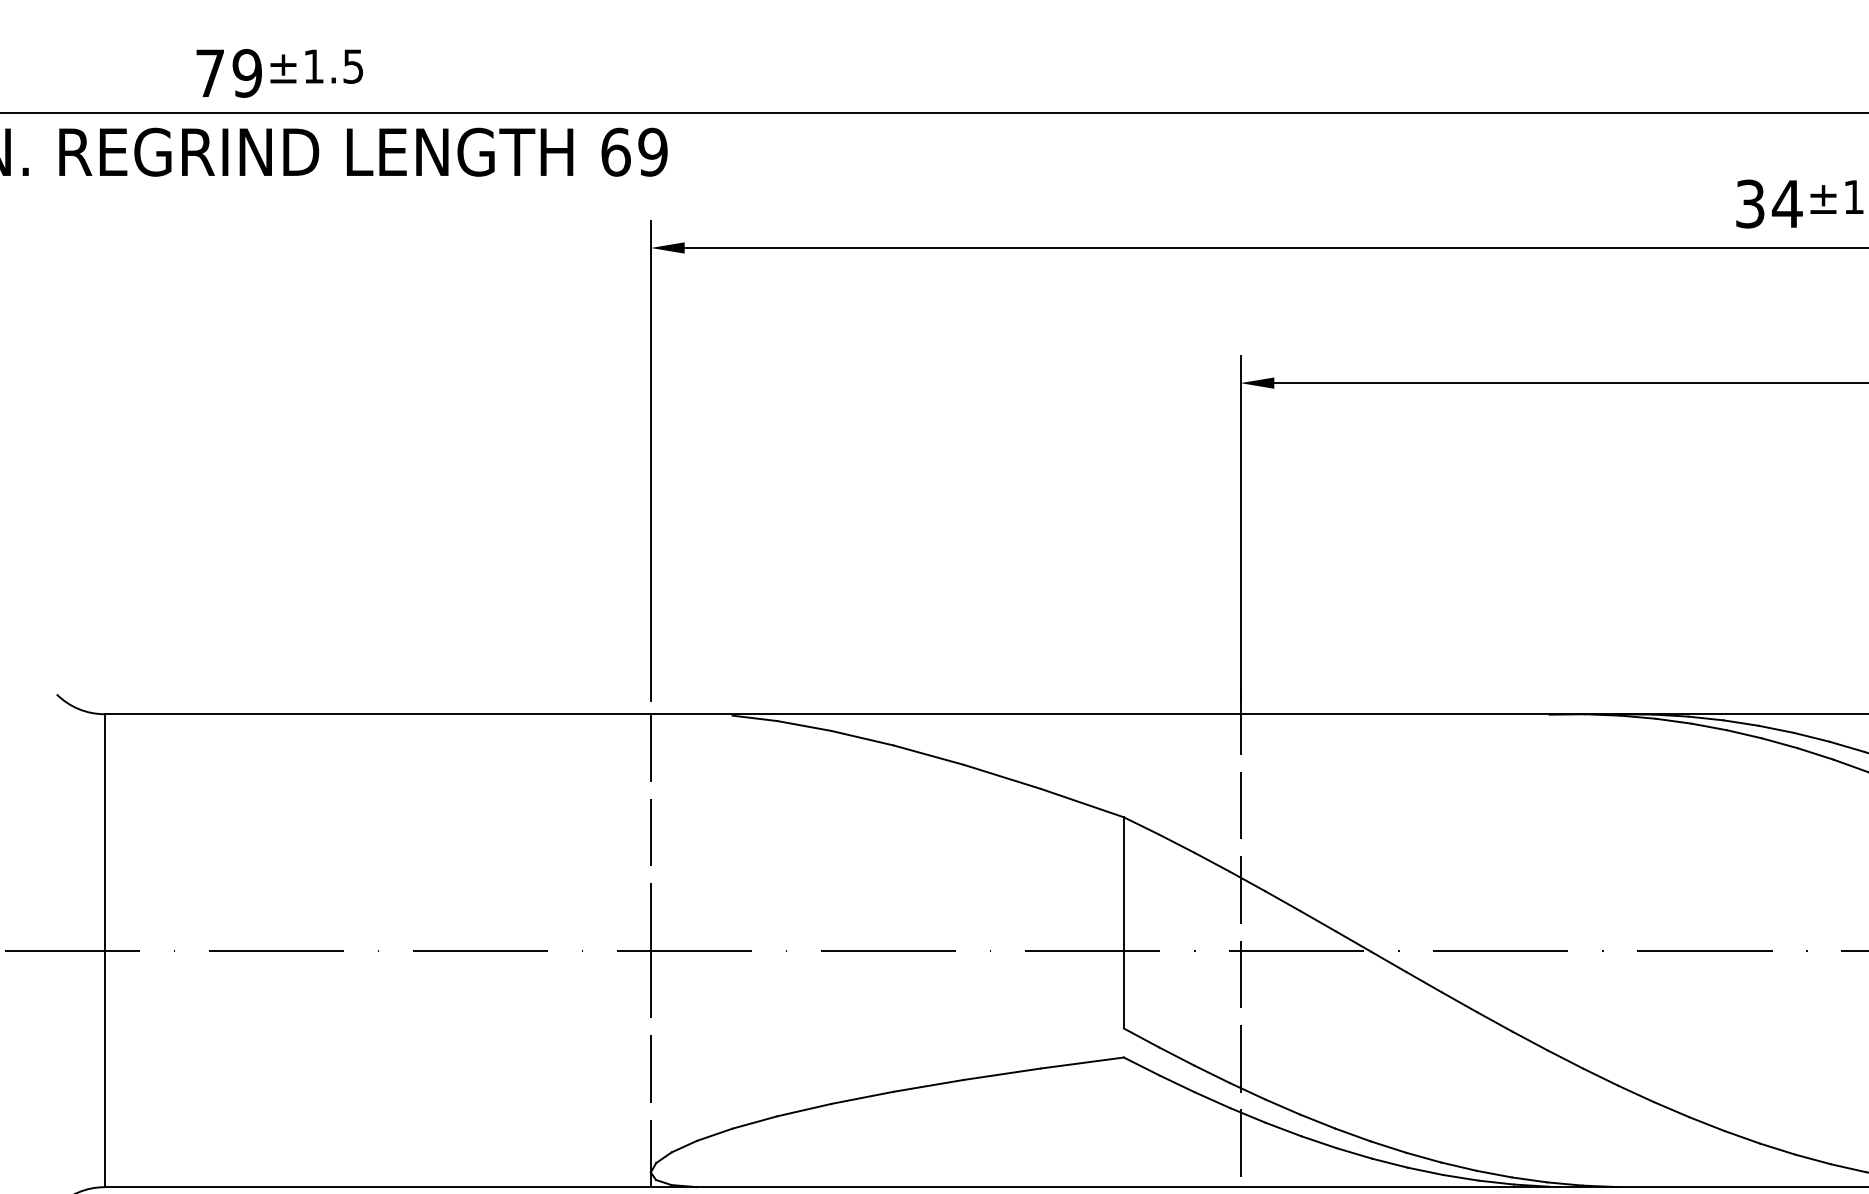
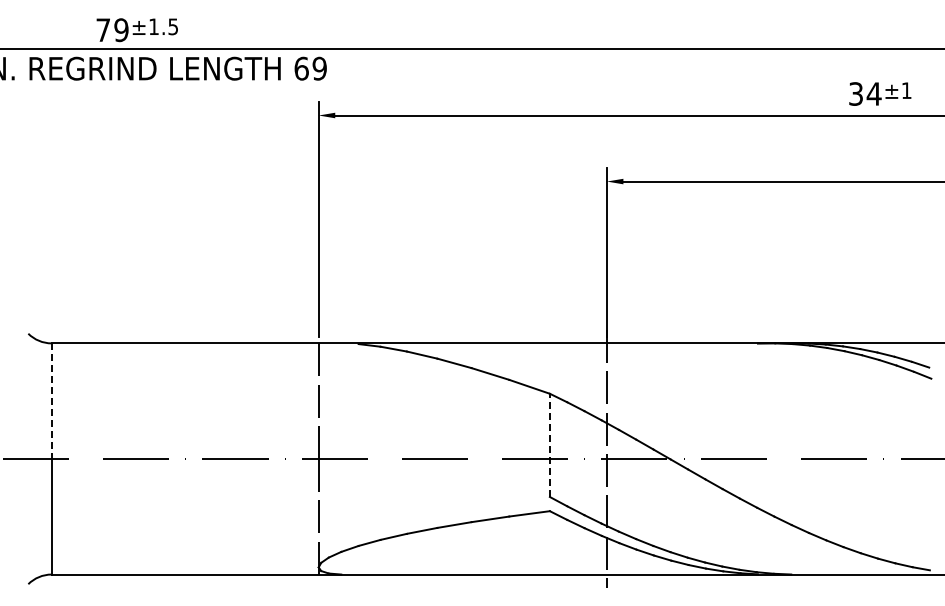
line: (104, 833) -> (51, 401), solid -> dashed
line: (1123, 923) -> (549, 445), solid -> dashed

